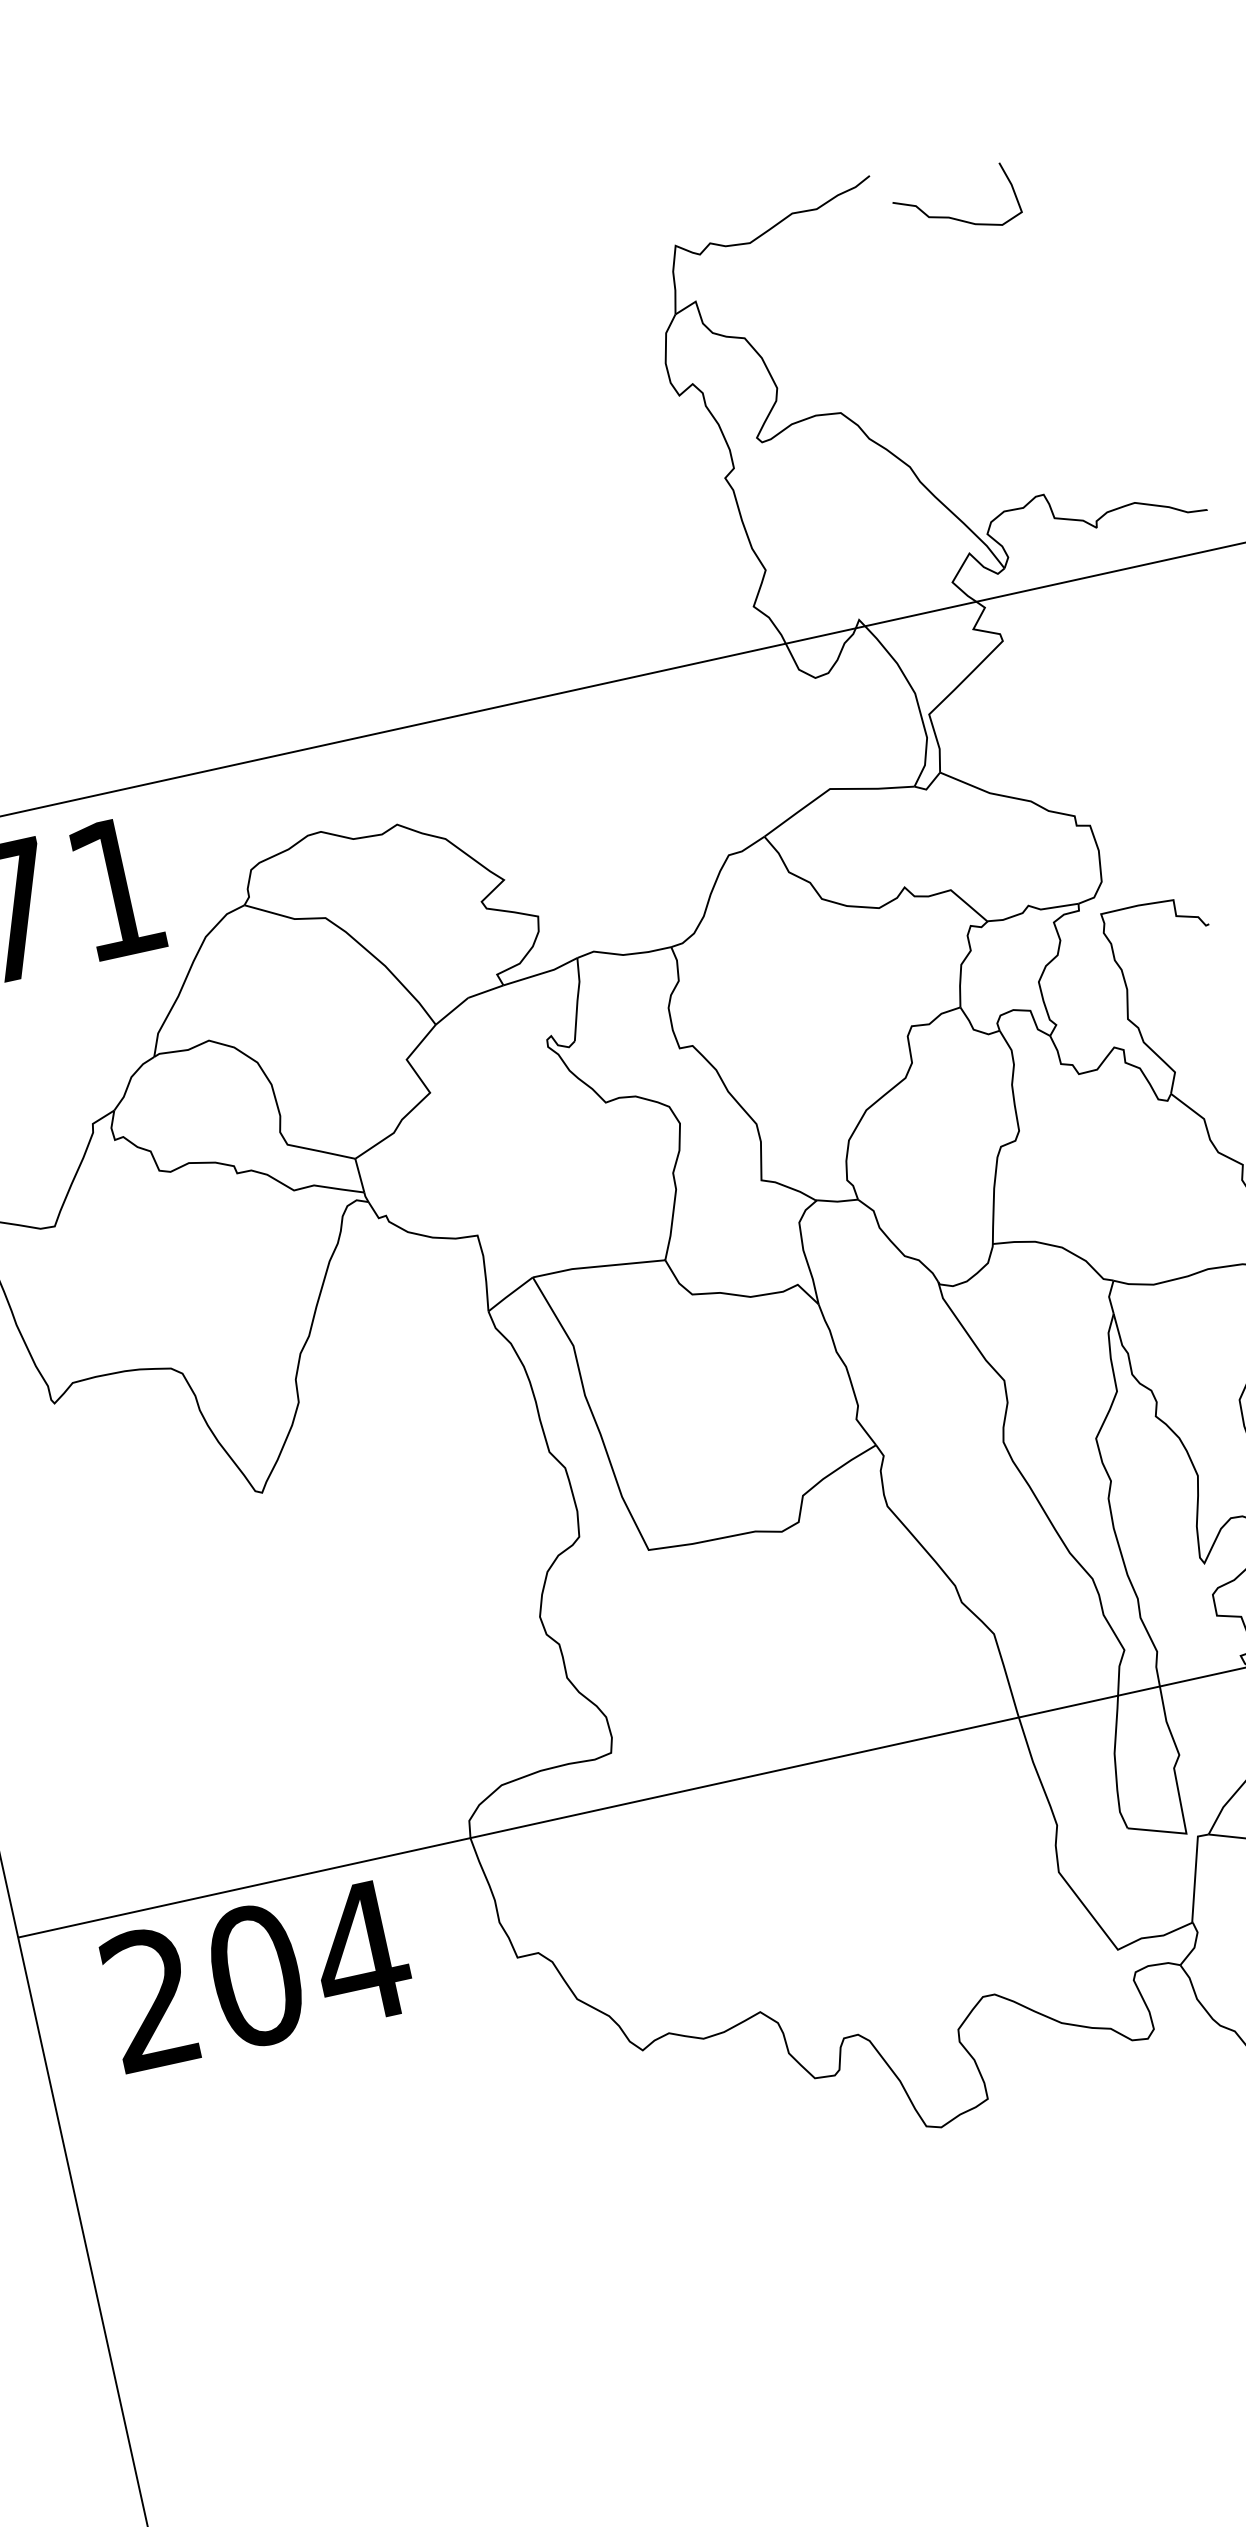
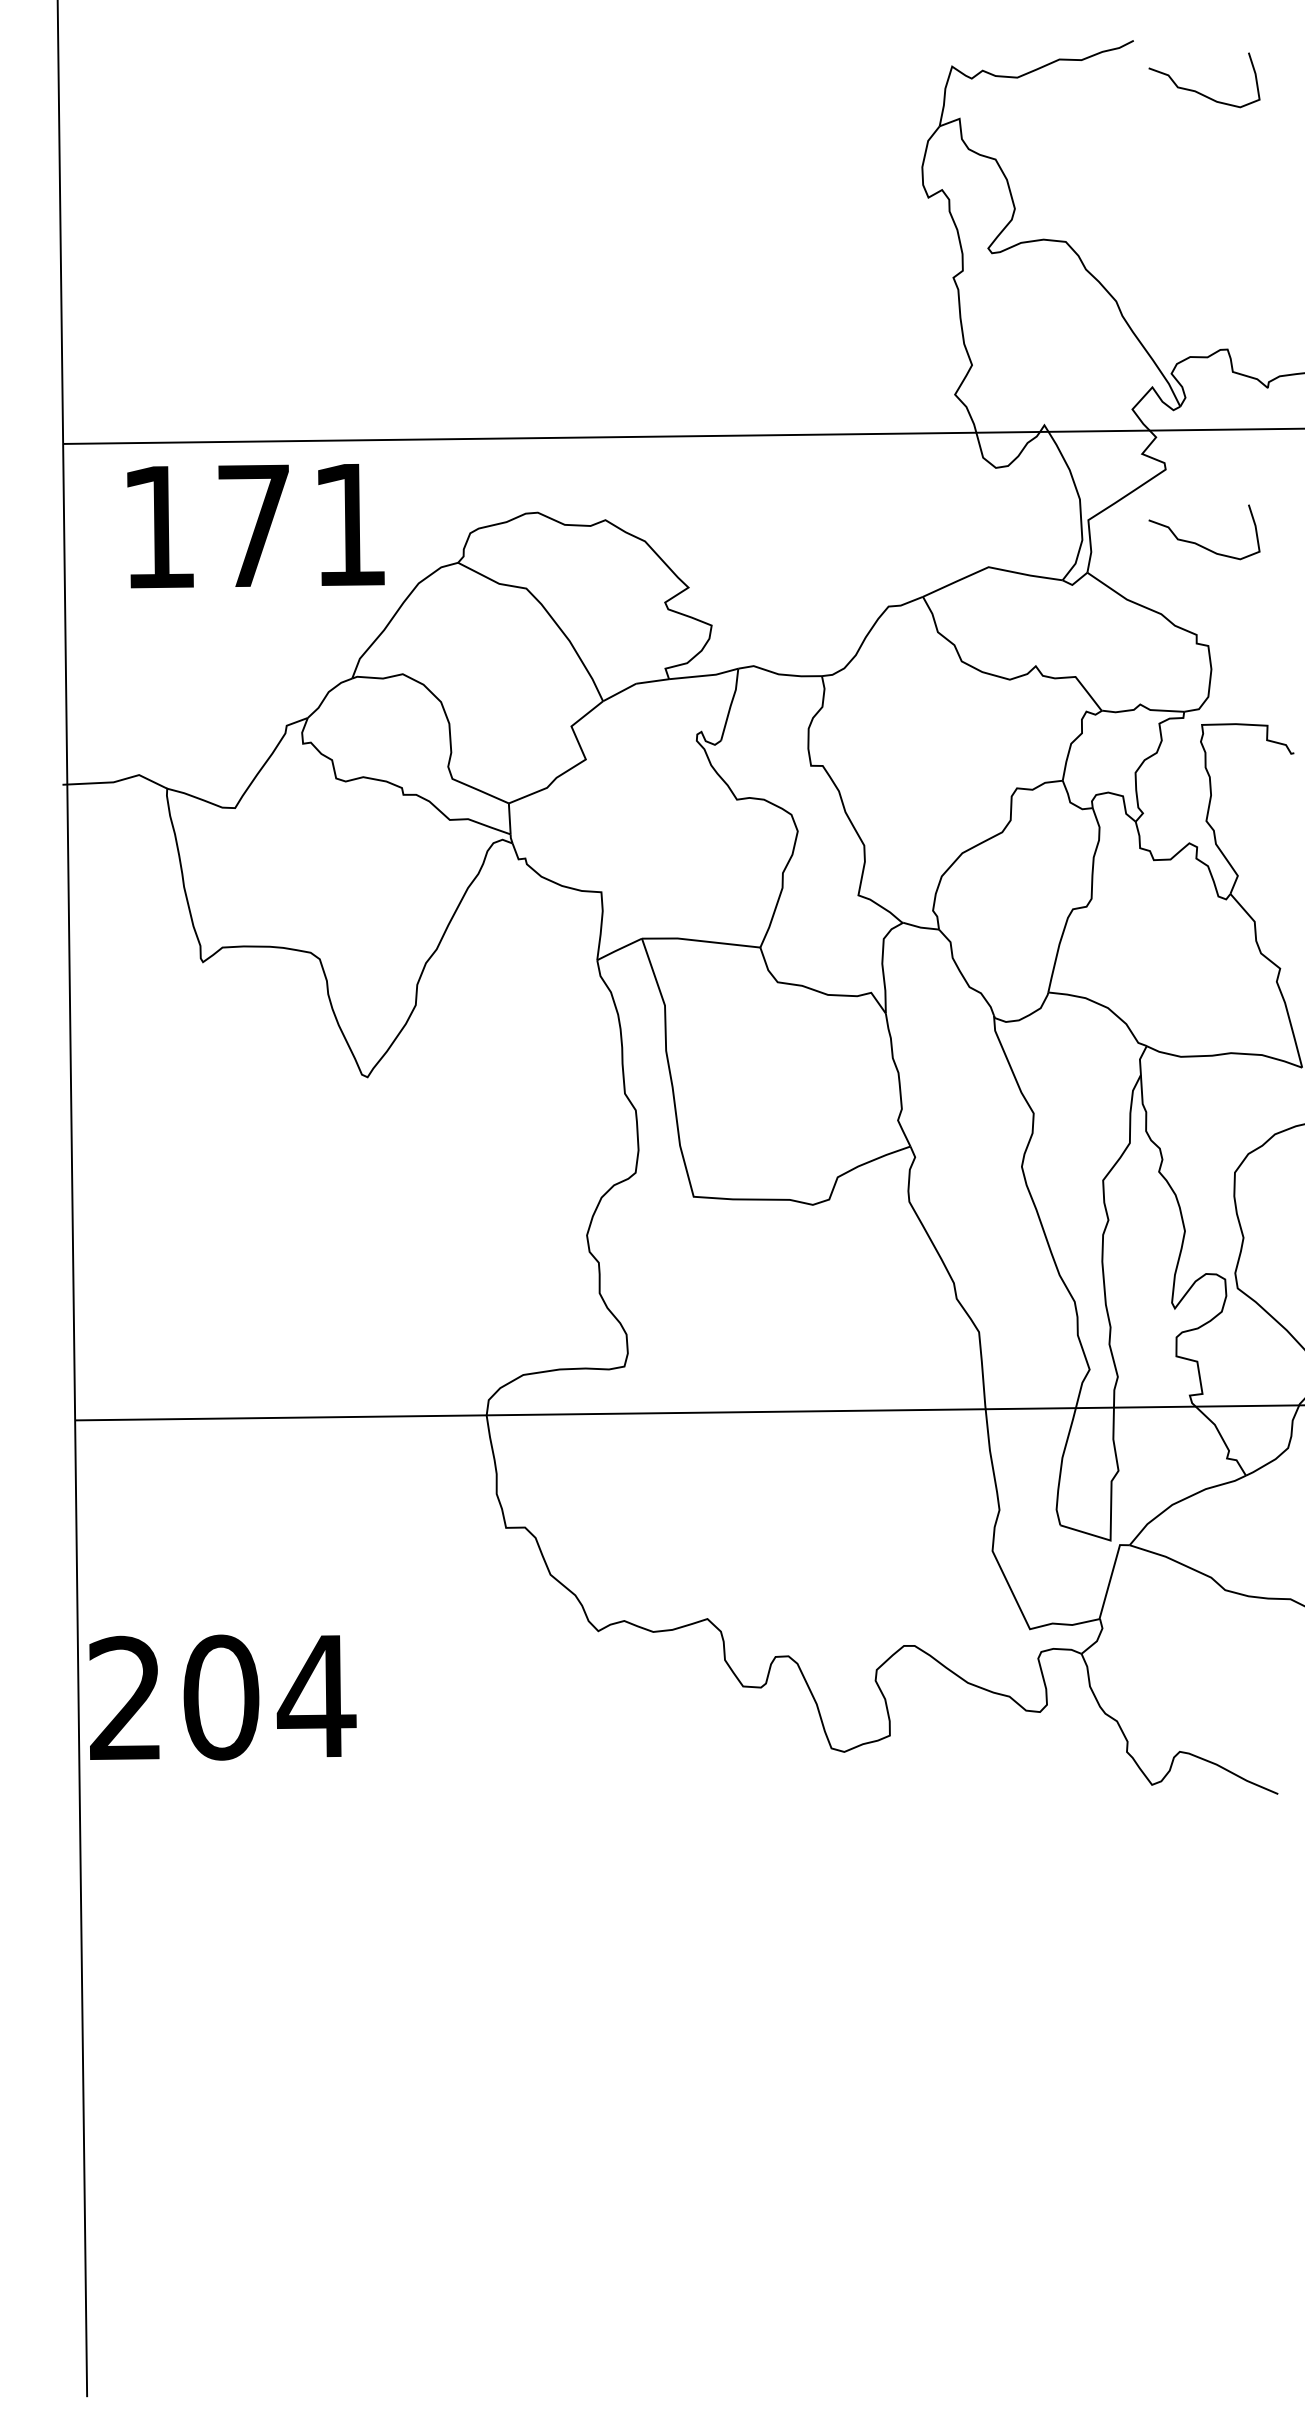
curve: (1055, 715) -> (1198, 543), added
text: (257, 1975) -> (222, 1697), moved

